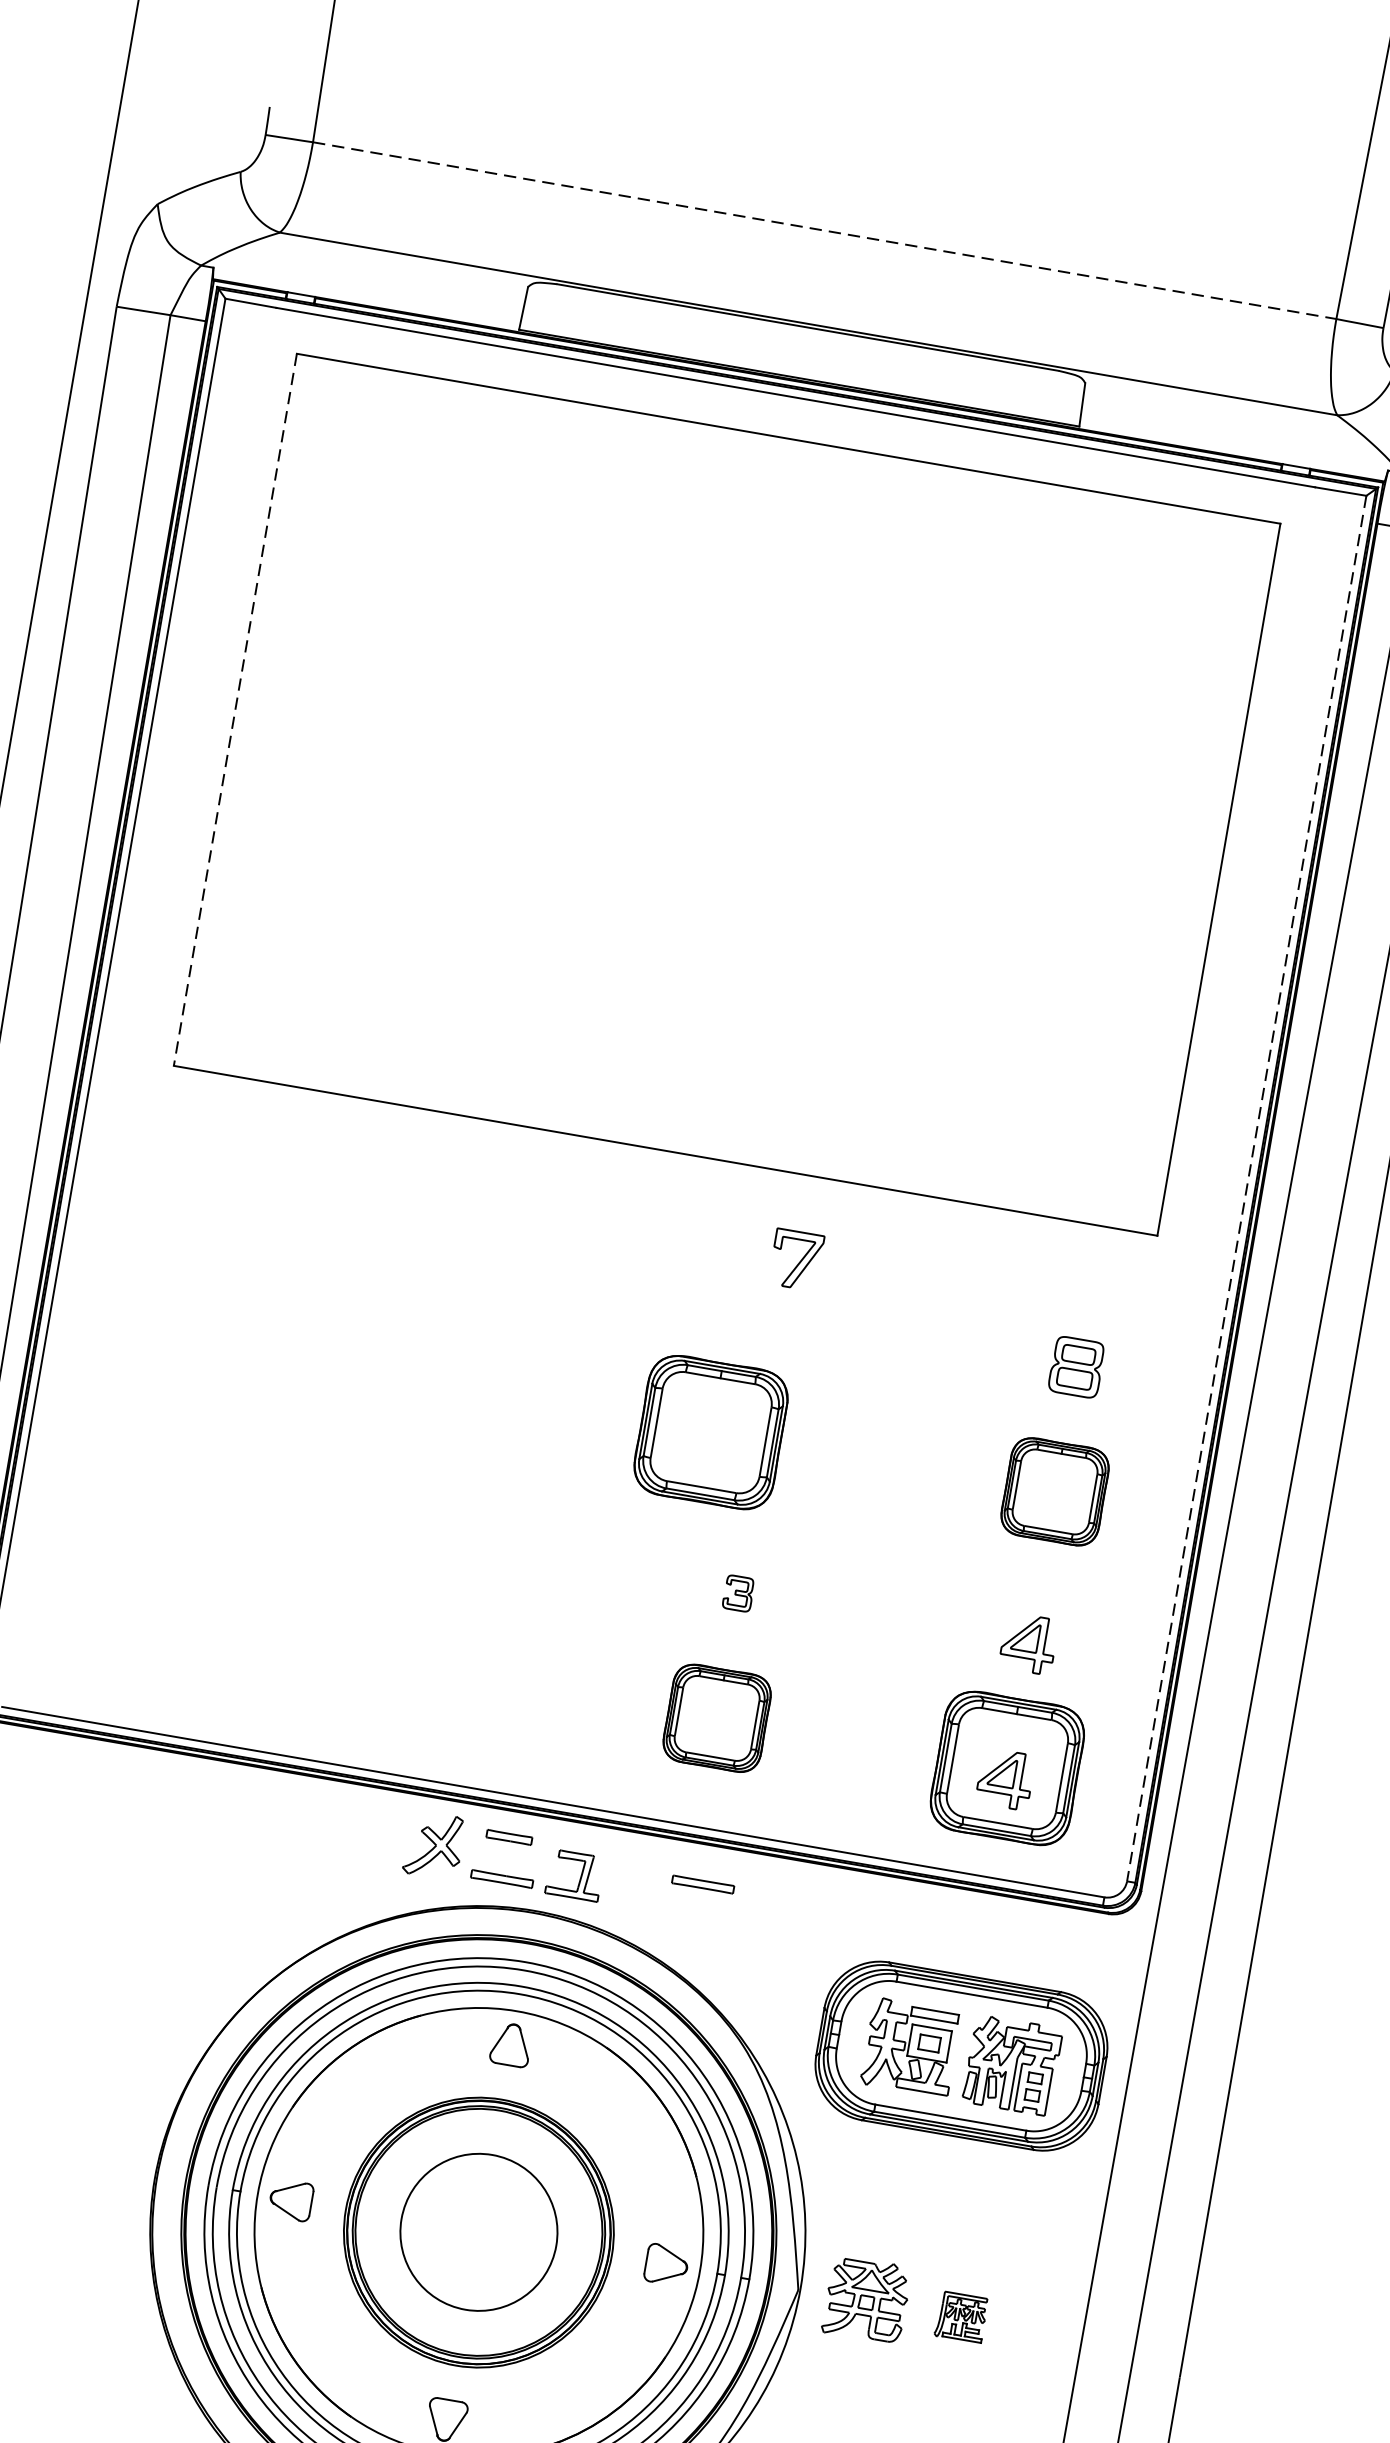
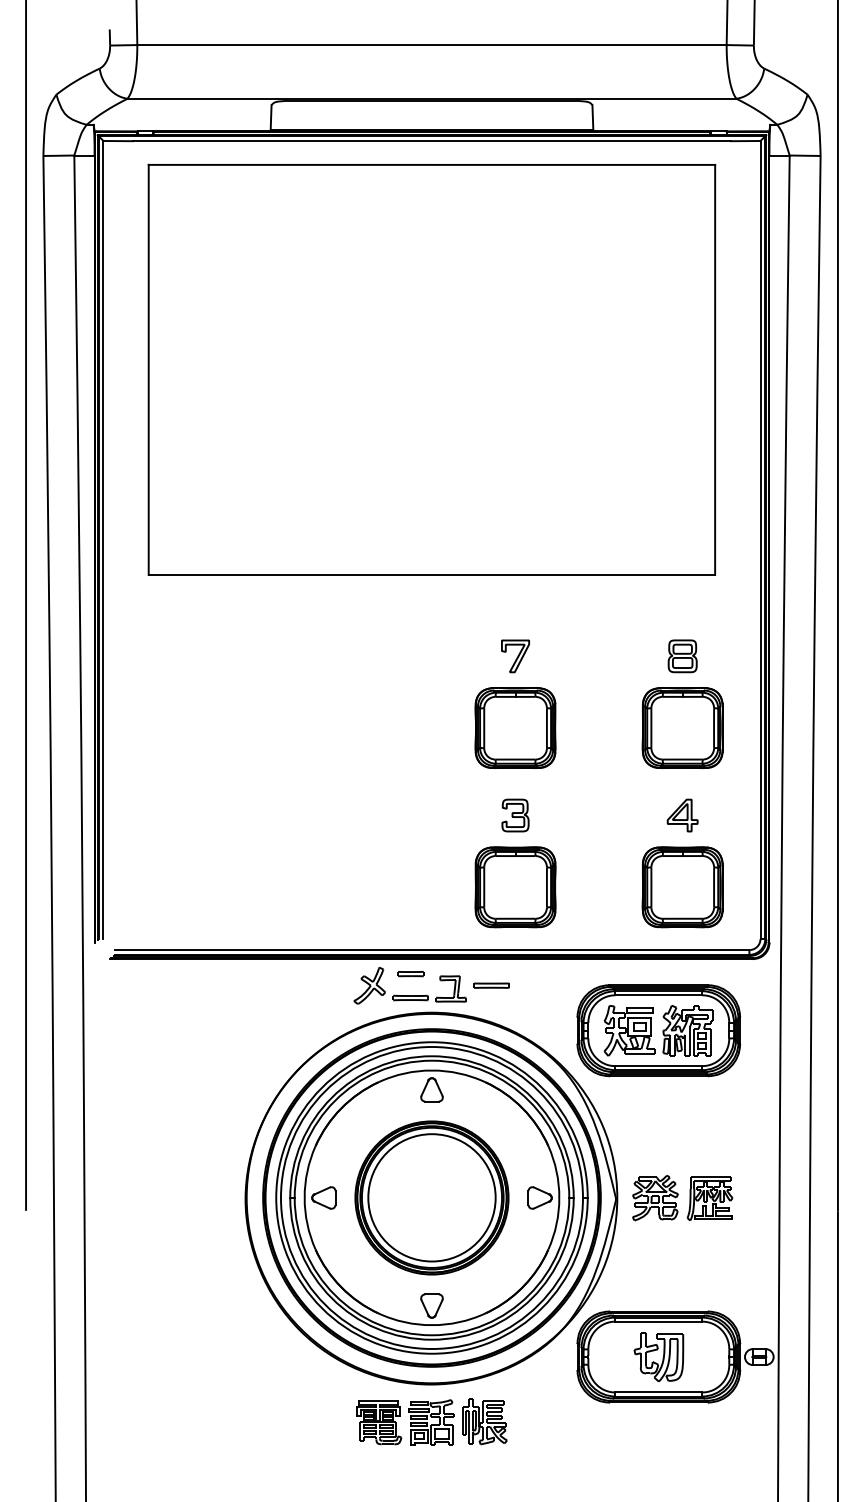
line: (823, 231) -> (431, 45), dashed -> solid
line: (234, 710) -> (148, 370), dashed -> solid
line: (1246, 1187) -> (760, 539), dashed -> solid
part: (796, 1260) -> (515, 656), moved
part: (711, 1431) -> (515, 727), moved
part: (1054, 1490) -> (682, 727), size x1.43
part: (738, 1593) -> (515, 815), size x1.67
part: (717, 1718) -> (515, 887), size x1.43
part: (1005, 1779) -> (682, 893), removed
part: (702, 1884) -> (491, 985), moved
part: (960, 2055) -> (658, 1030), moved
circle: (478, 2231) -> (431, 1197), size x1.43
part: (960, 2316) -> (709, 1198), size x1.67

